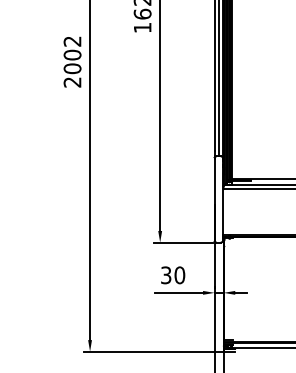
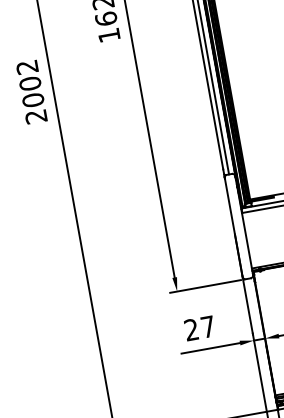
text: (173, 275) -> (200, 328), 30 -> 27

